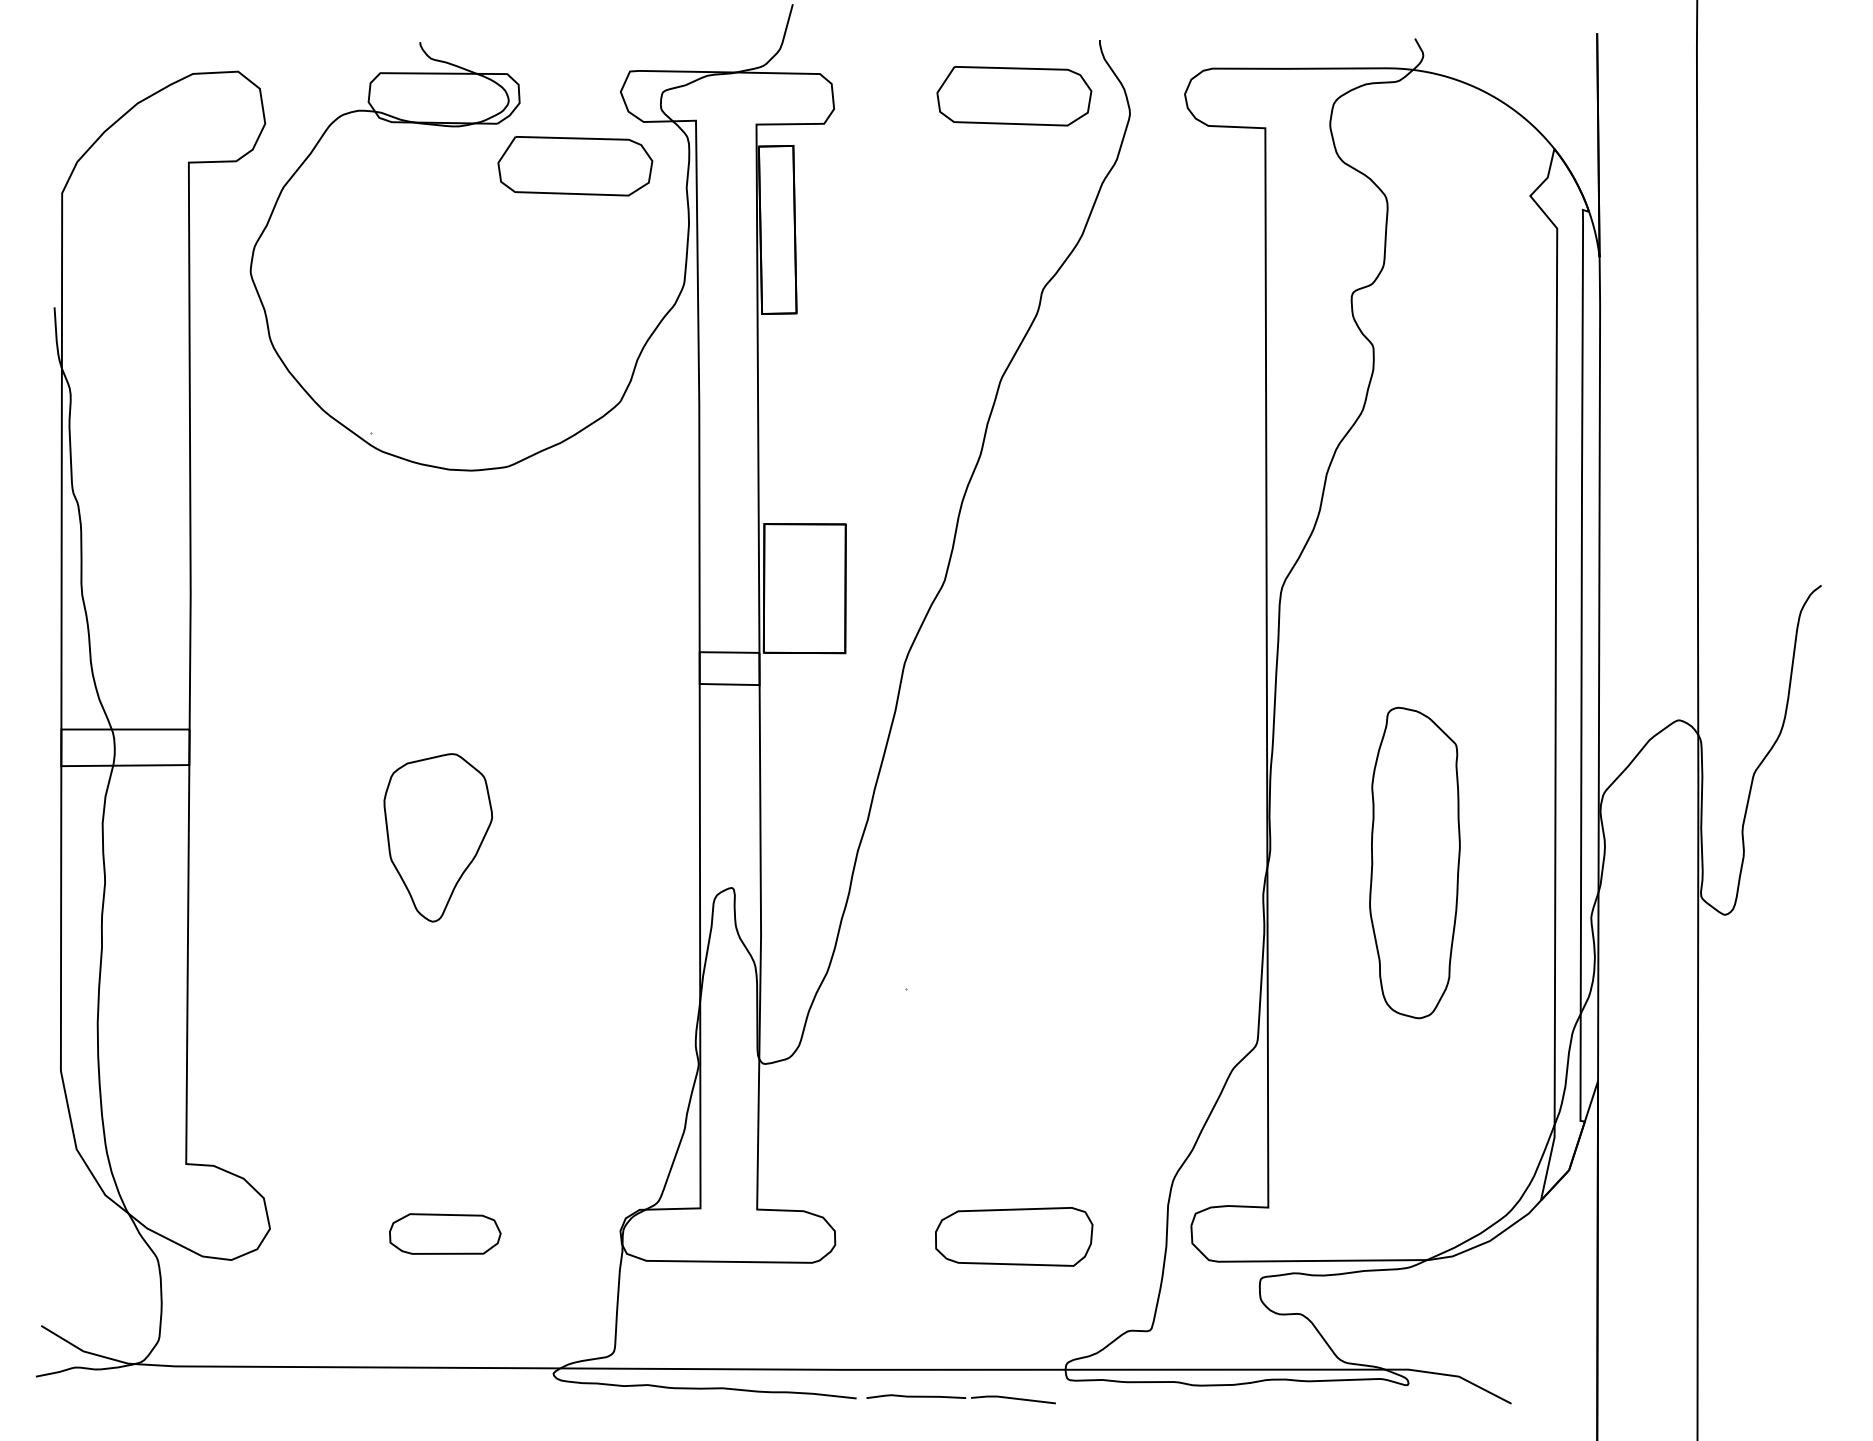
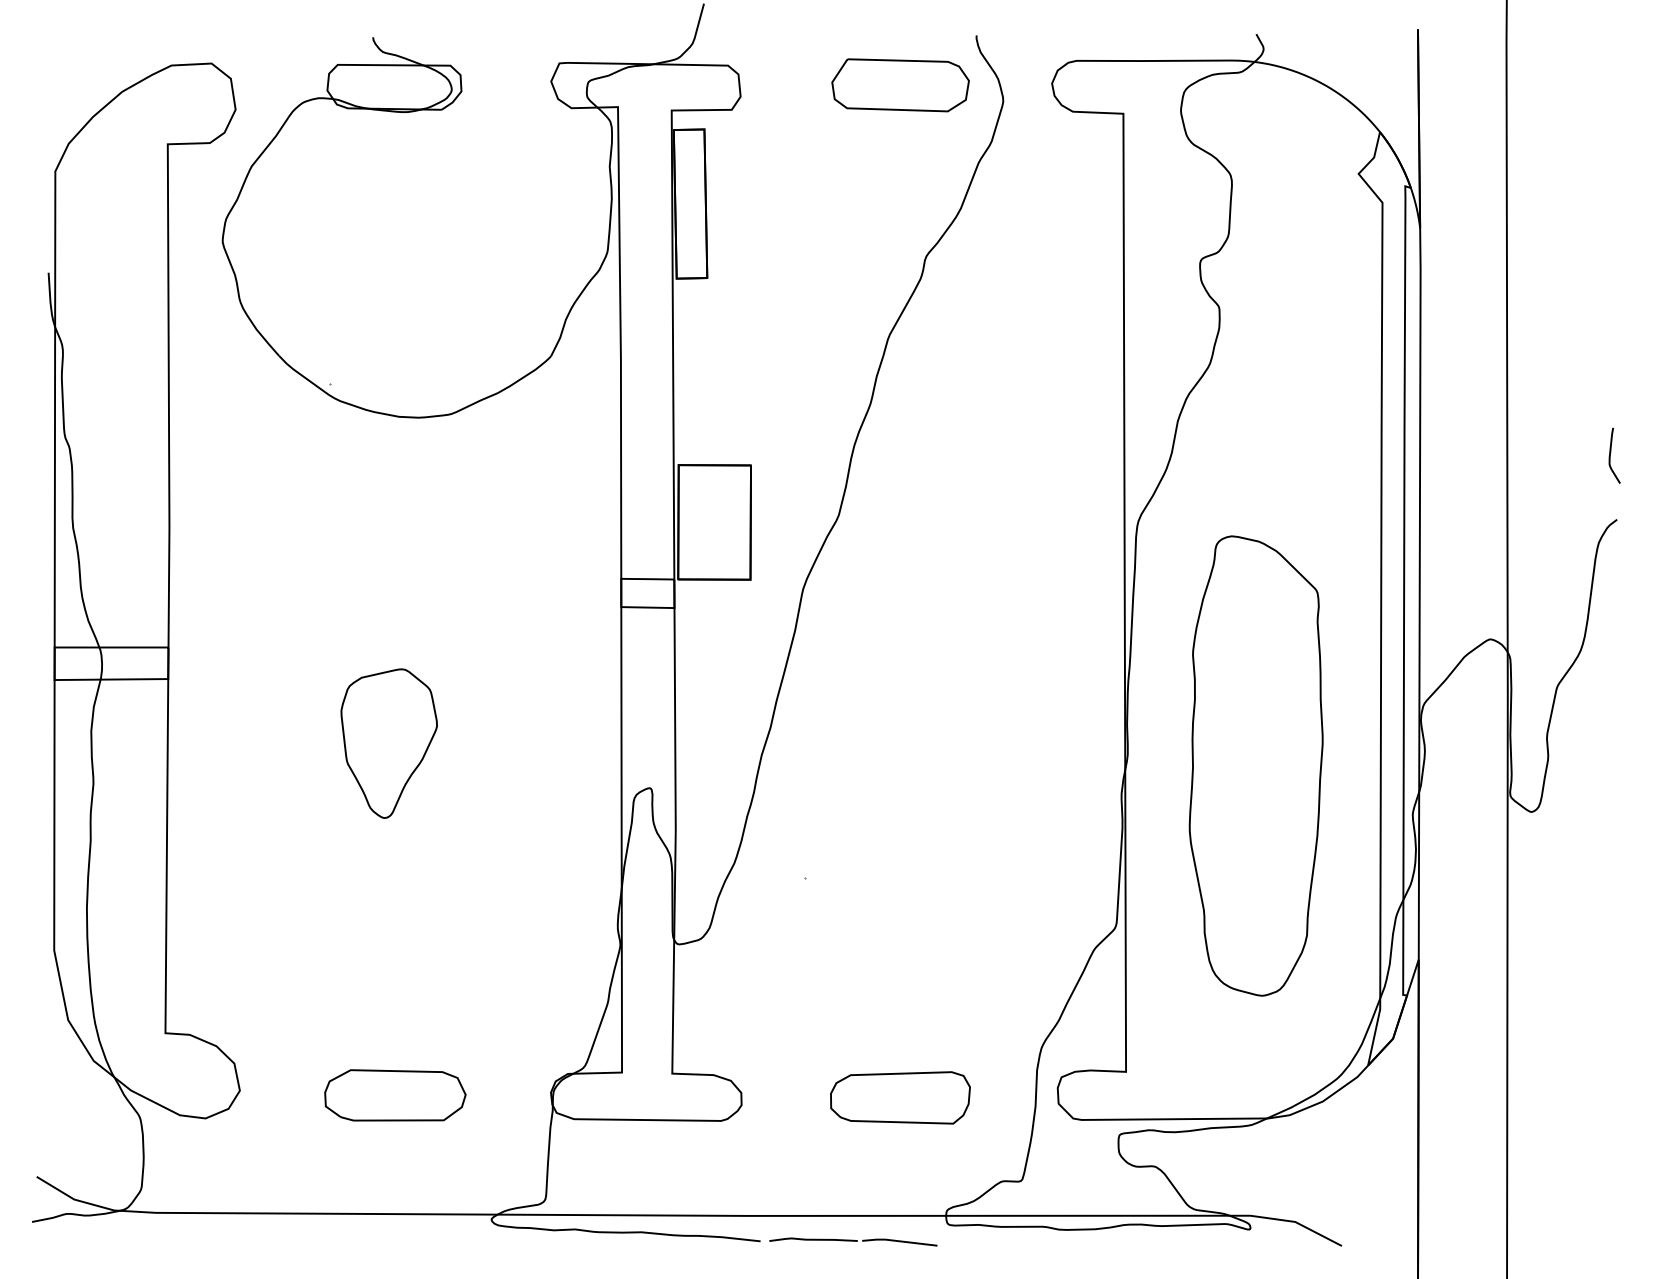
part: (575, 166) -> (511, 147), removed
curve: (1814, 513) -> (1610, 455), added
part: (1414, 862) -> (1255, 765), size x1.67
part: (445, 1233) -> (395, 1094), size x1.43

